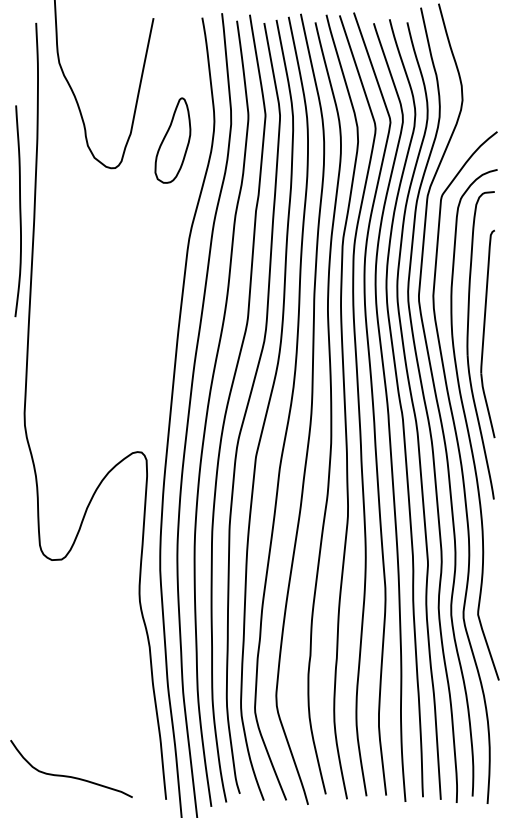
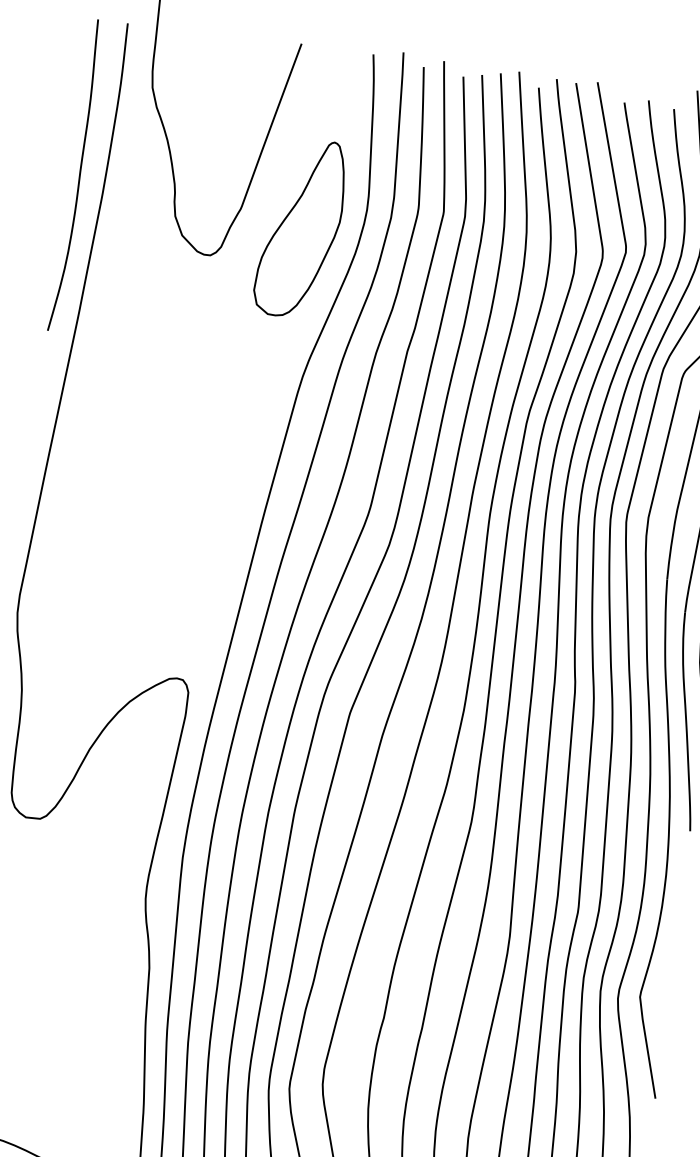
part: (172, 140) -> (300, 228), size x1.43
curve: (19, 211) -> (78, 176), moved

